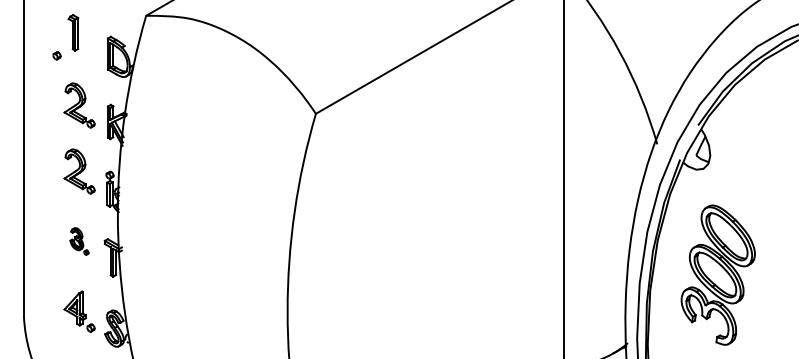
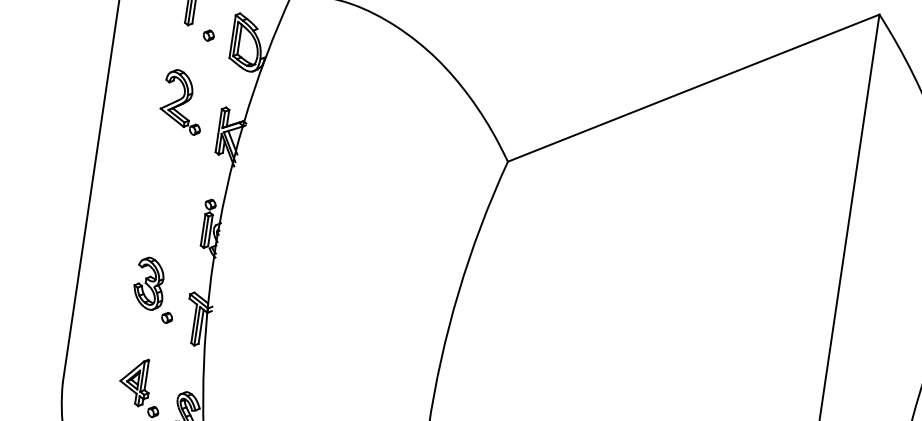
part: (56, 55) -> (208, 35), moved
part: (79, 171) -> (169, 193), removed
part: (79, 241) -> (154, 289), size x1.67

